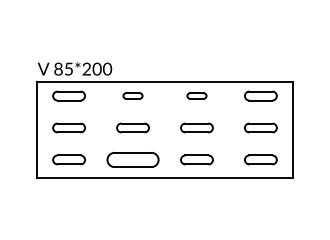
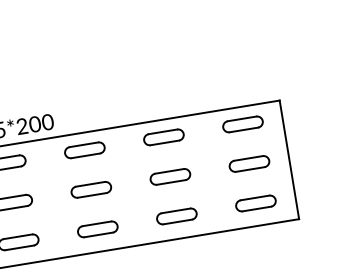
part: (132, 95) -> (84, 149), size x1.67
part: (196, 95) -> (163, 136), size x1.67
part: (132, 159) -> (97, 228), size x0.62

